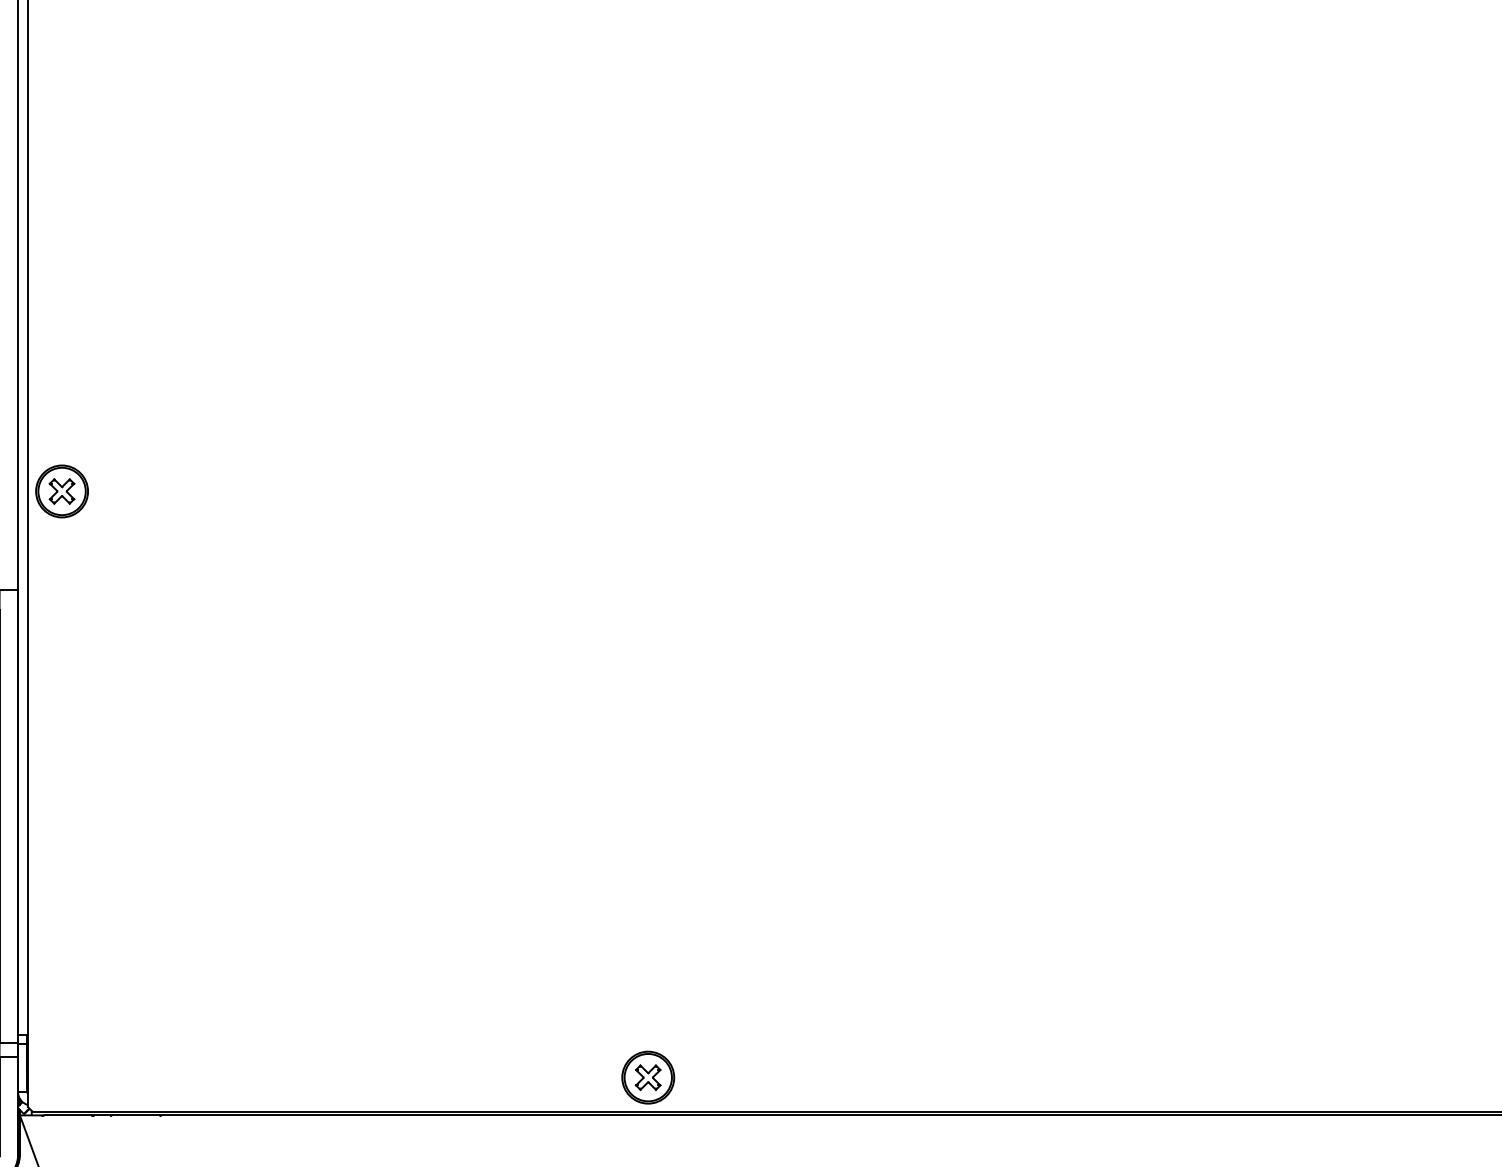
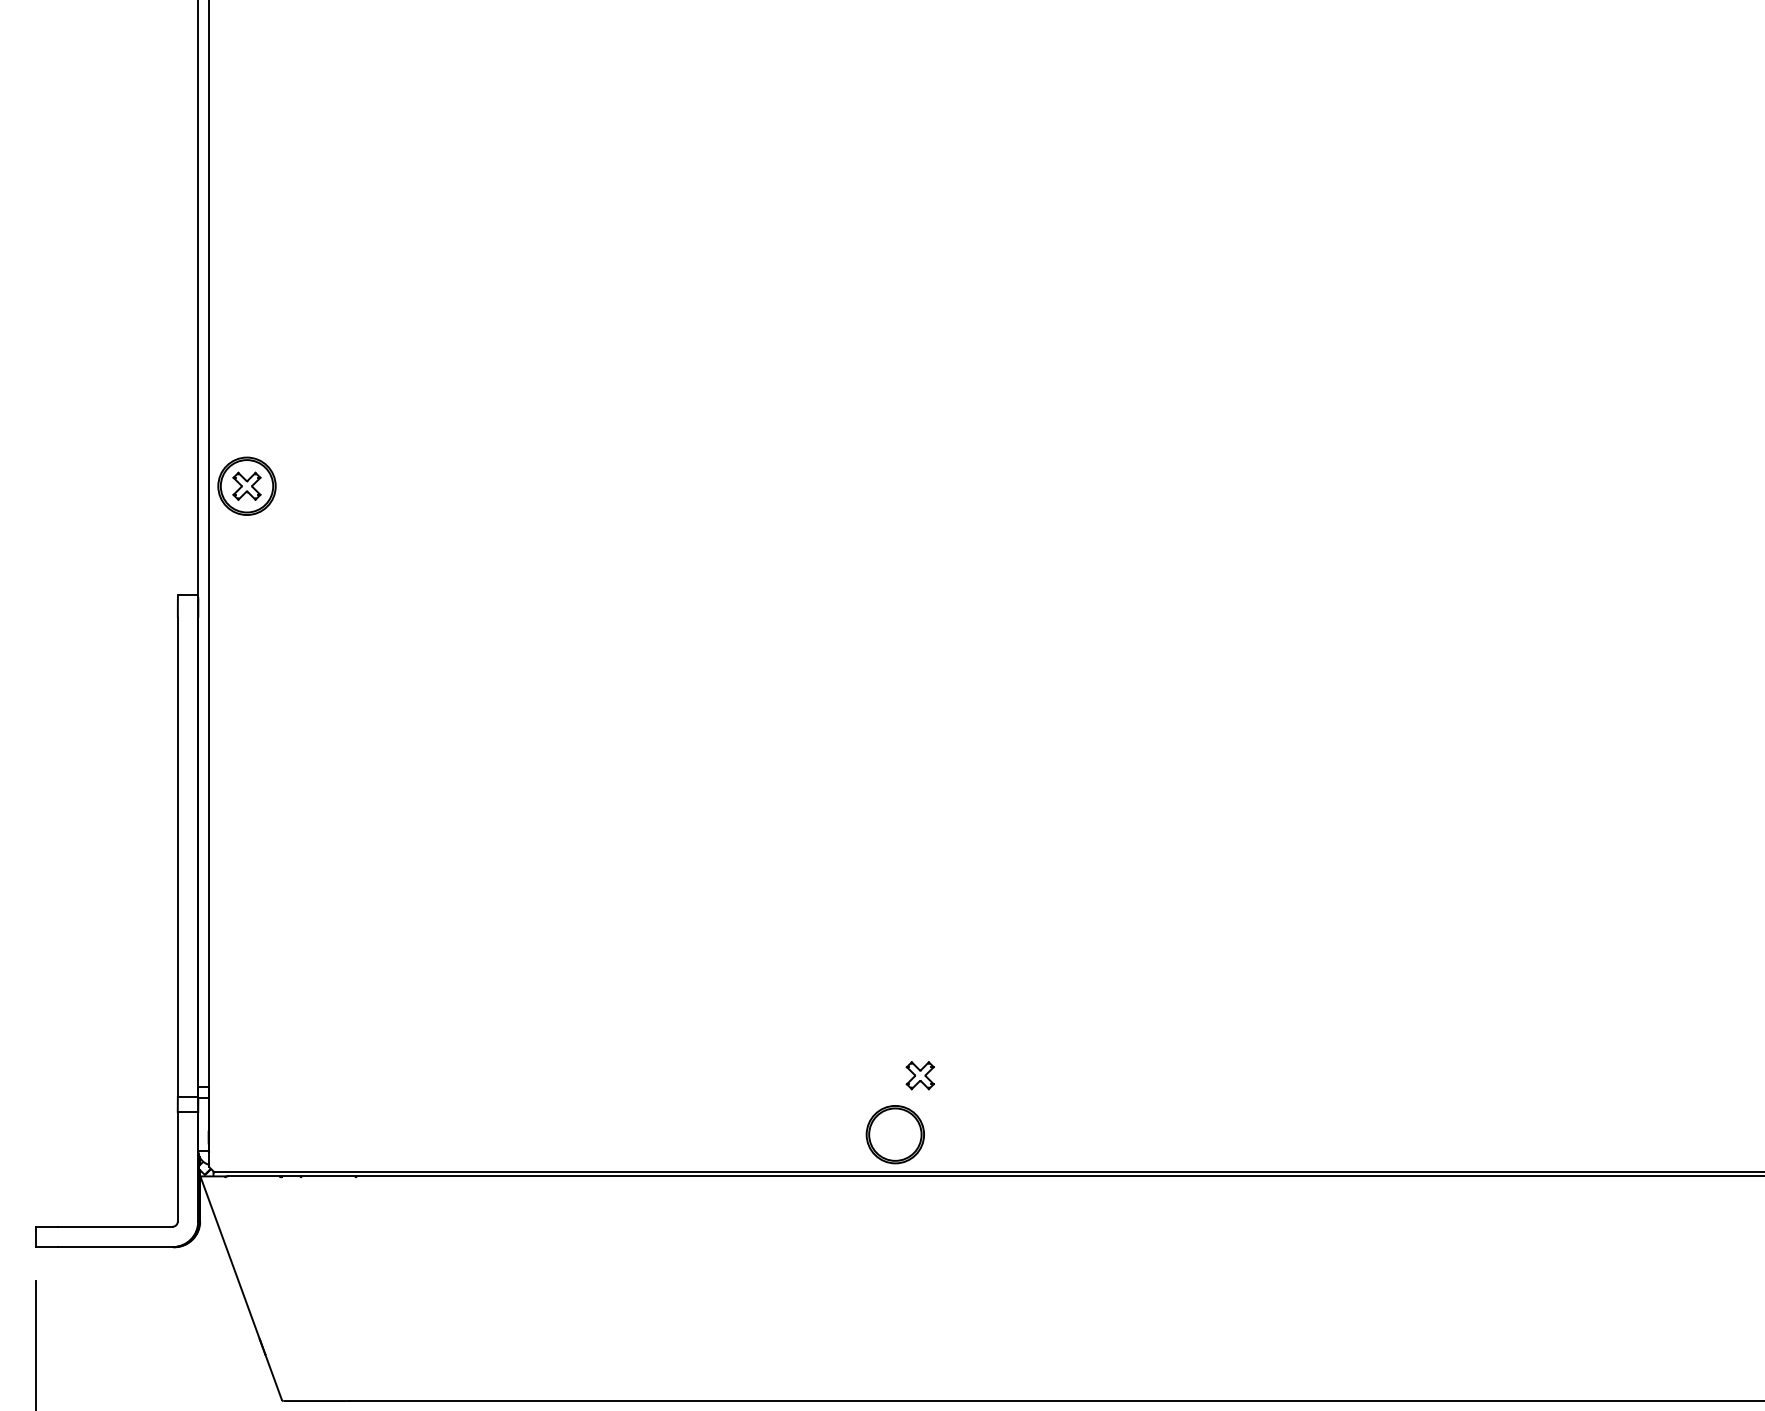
part: (647, 1077) -> (919, 1075), moved

